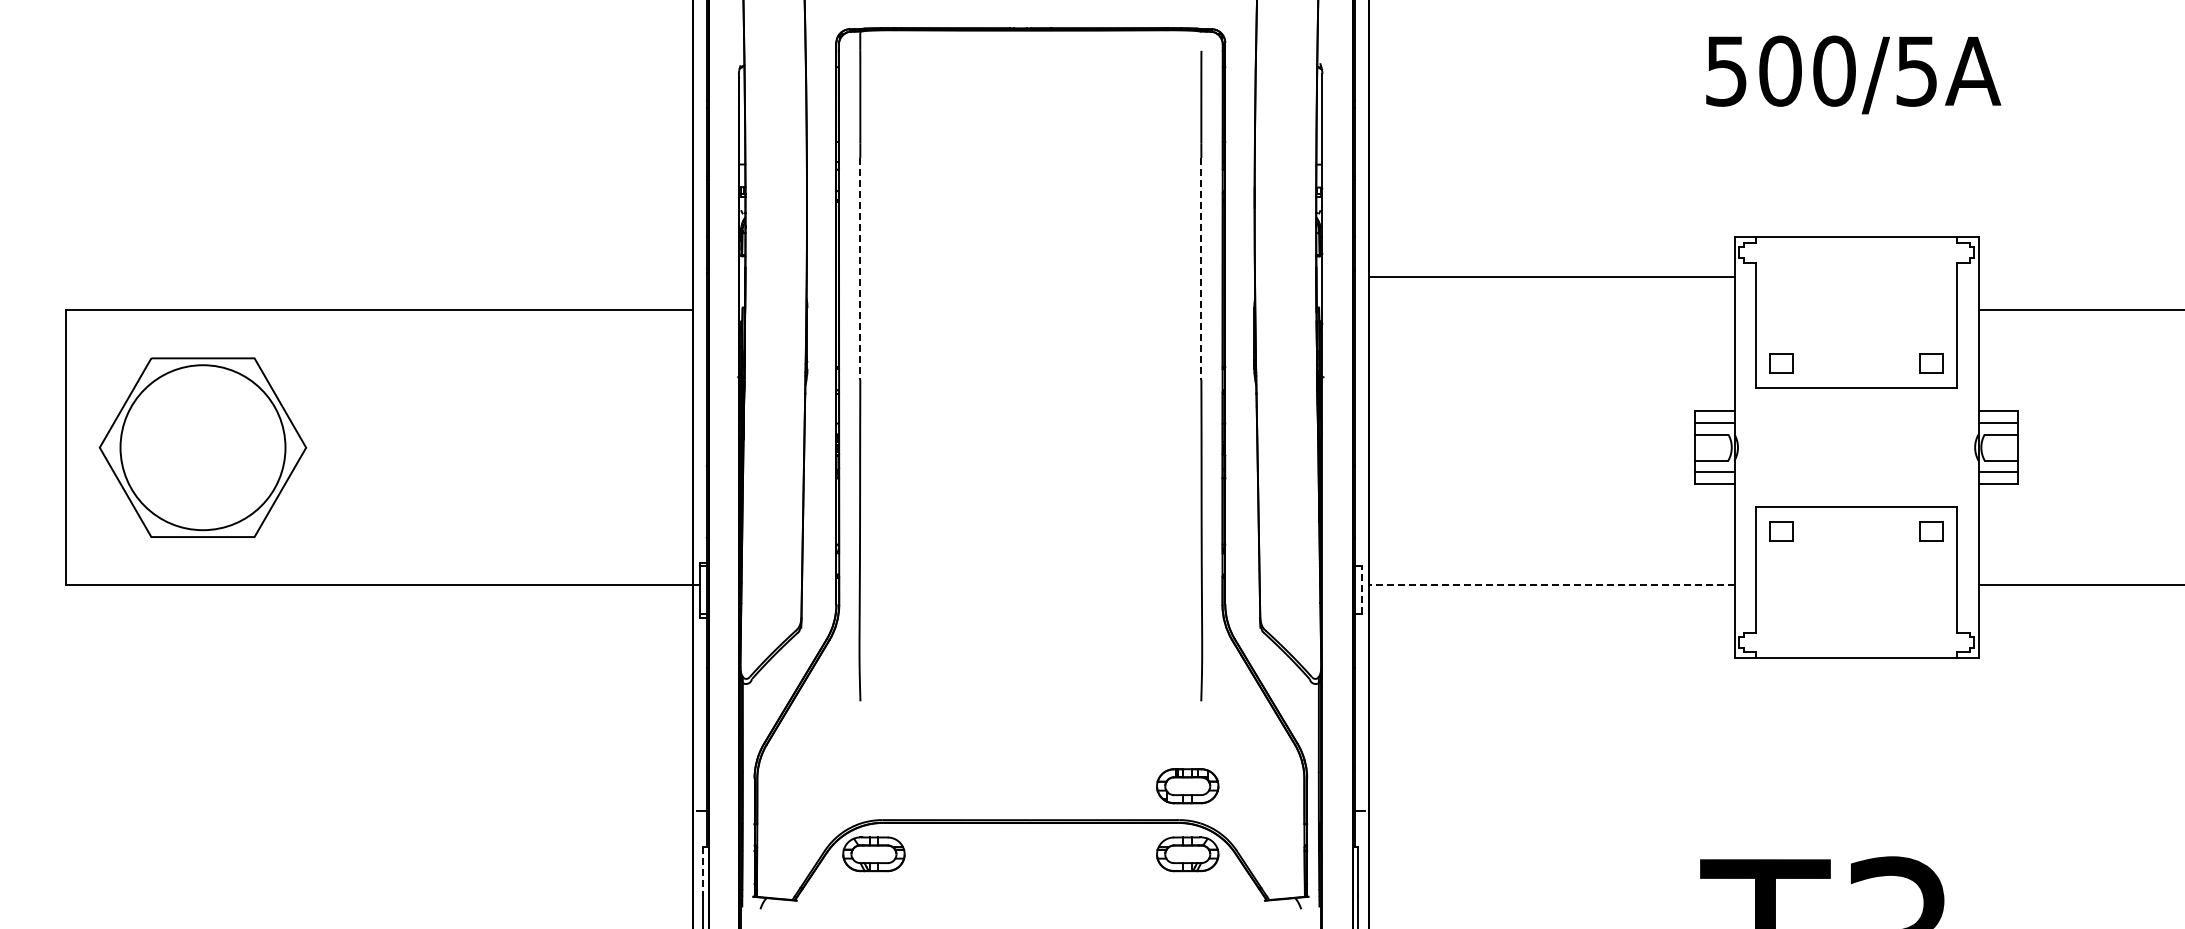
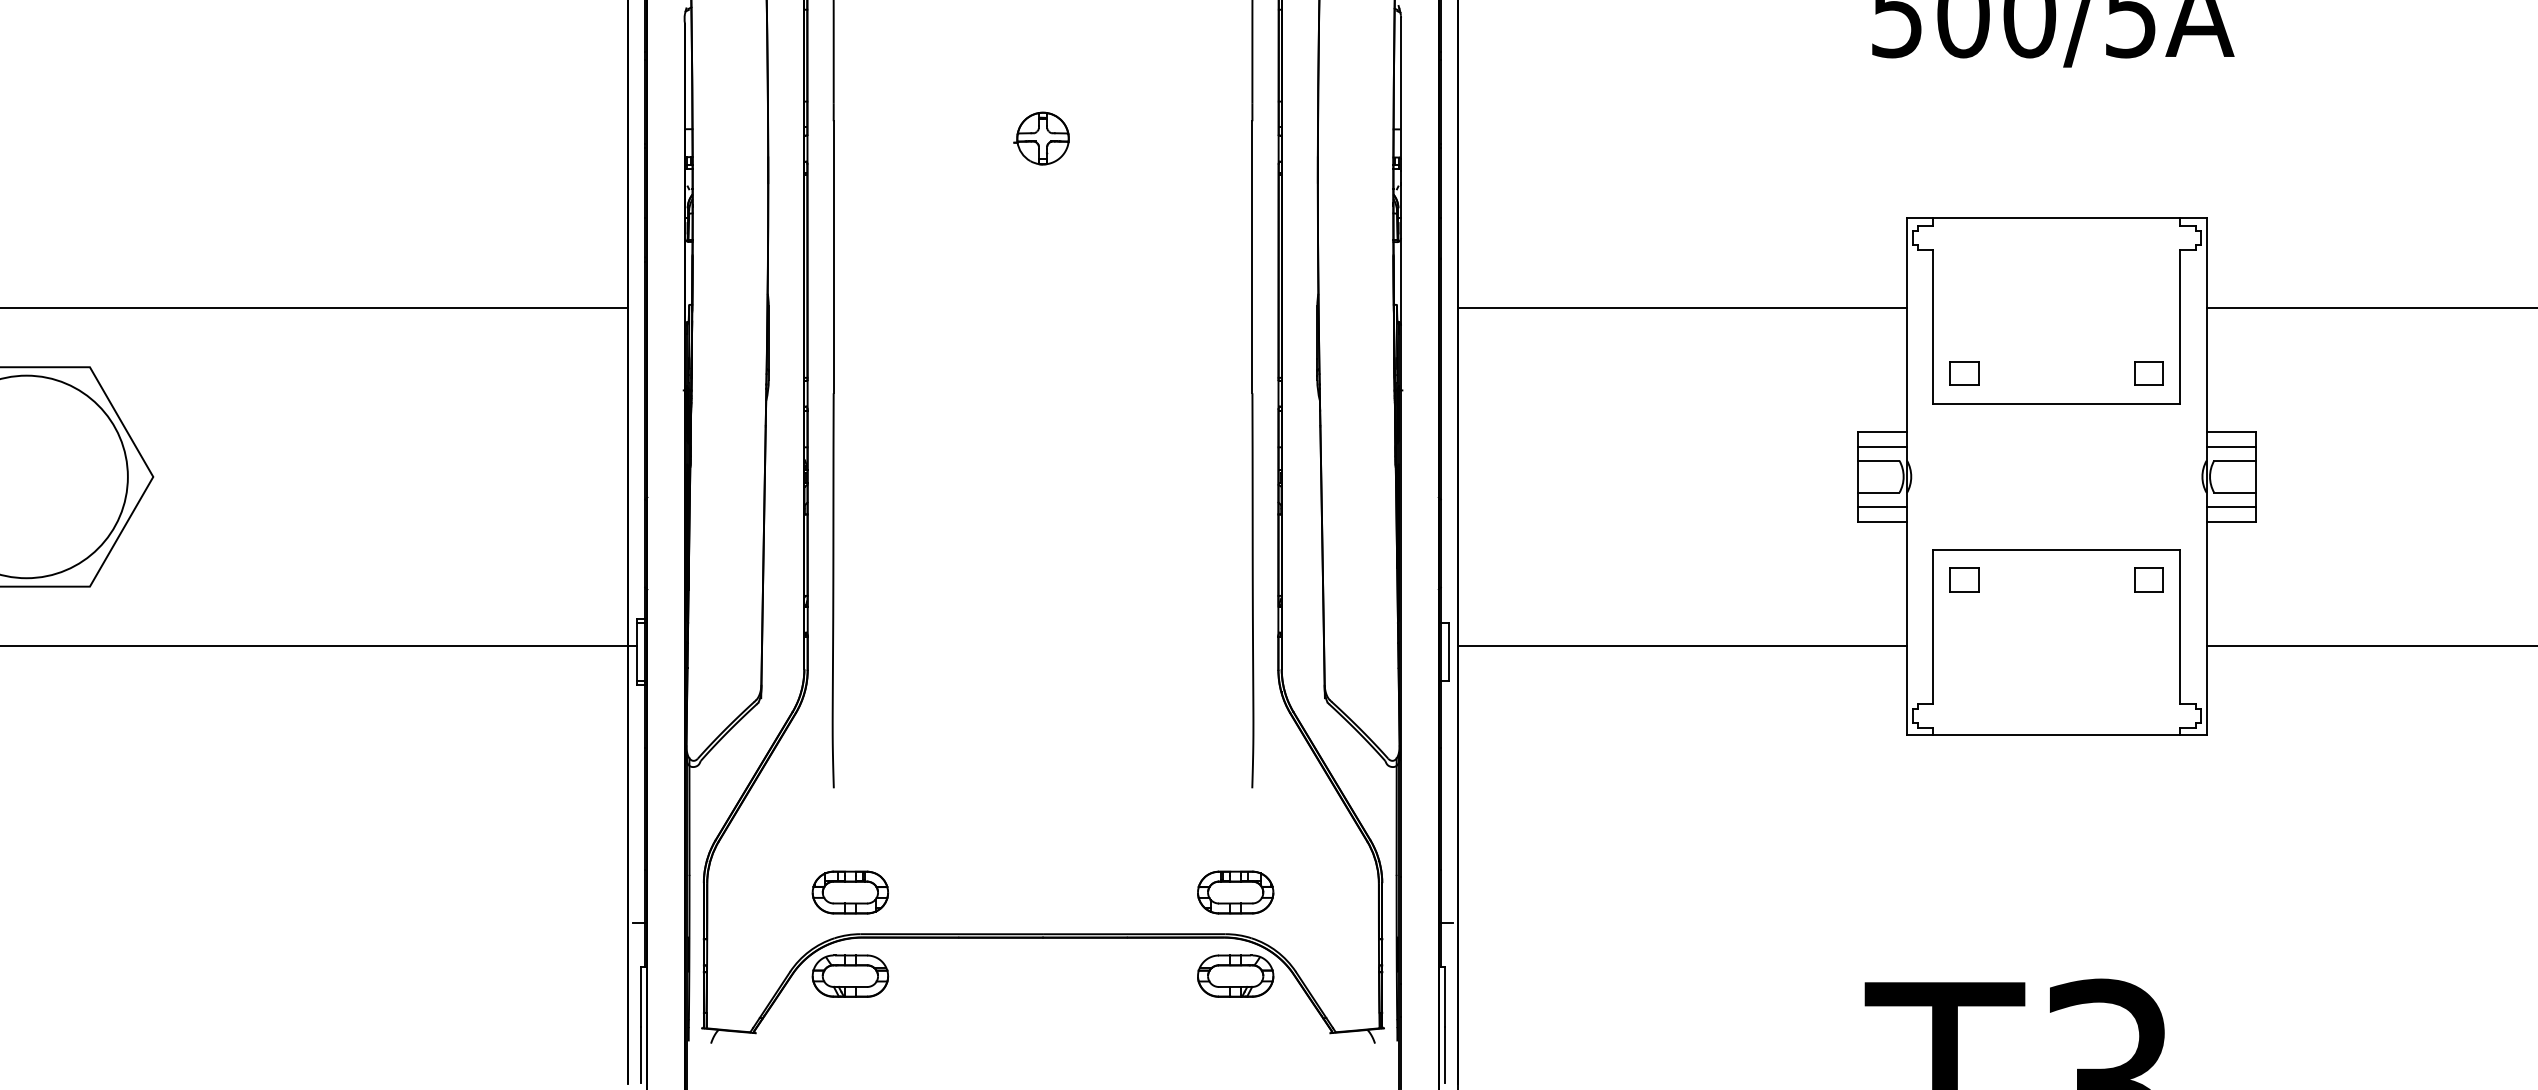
part: (1029, 172) -> (1041, 139), added
line: (860, 268) -> (833, 256), dashed -> solid
line: (1201, 268) -> (1252, 256), dashed -> solid
line: (1551, 277) -> (1682, 308), moved
line: (1551, 585) -> (1682, 646), dashed -> solid
line: (1361, 590) -> (1449, 652), dashed -> solid
part: (873, 786) -> (849, 892), added
line: (703, 871) -> (641, 997), dashed -> solid

